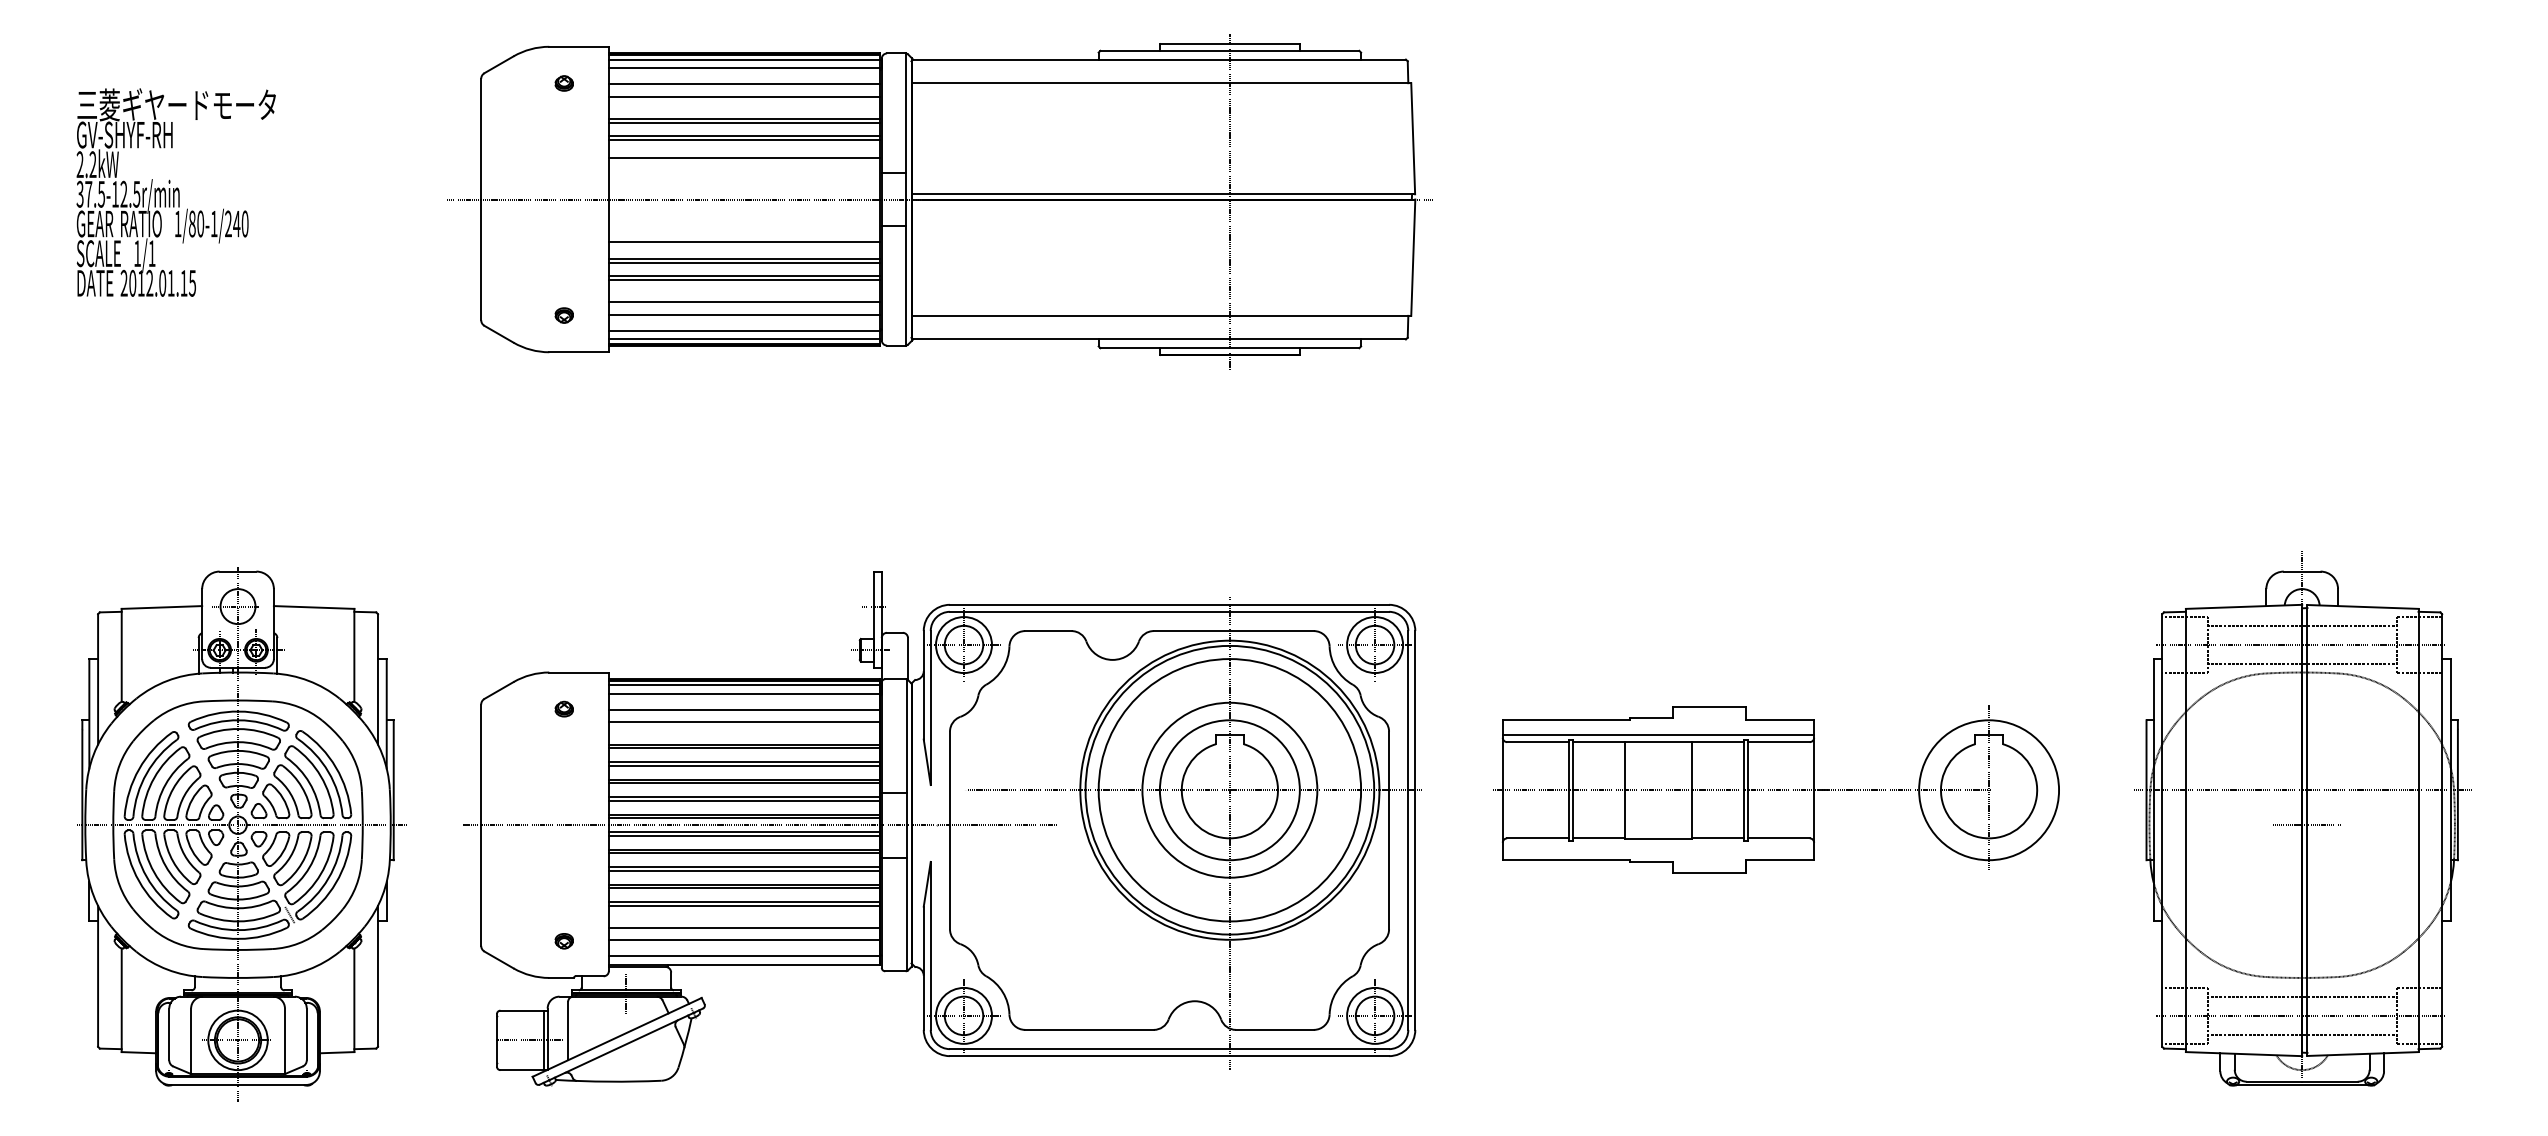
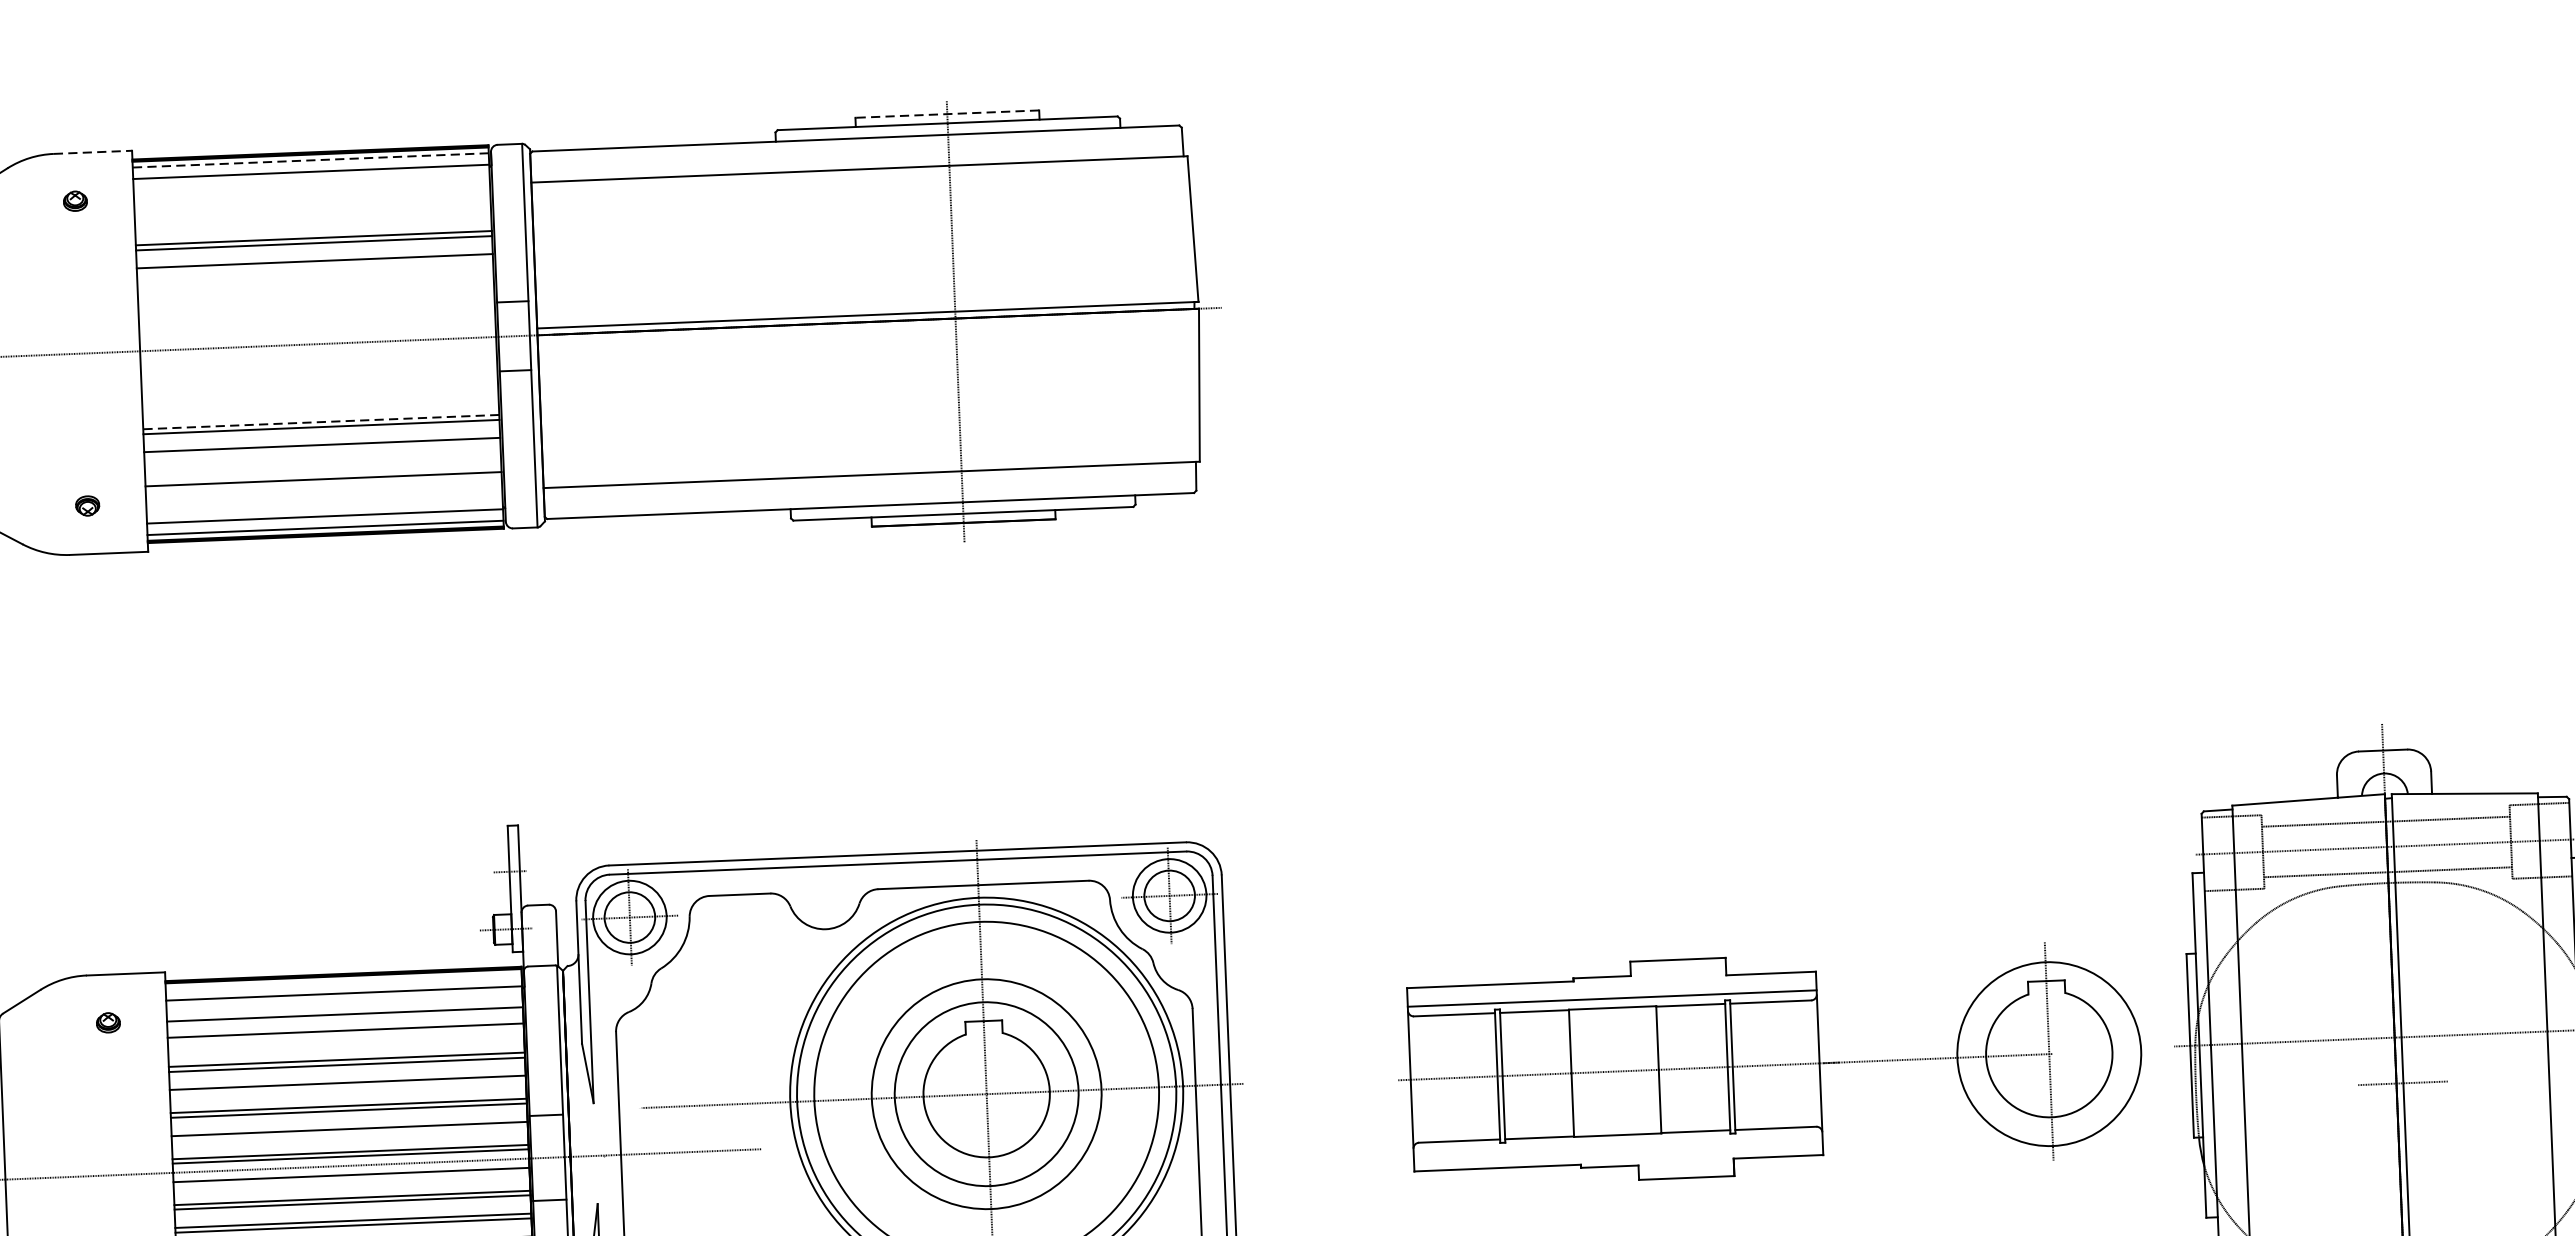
line: (1230, 43) -> (948, 113), solid -> dashed
line: (579, 46) -> (93, 151), solid -> dashed
line: (744, 59) -> (310, 160), solid -> dashed
line: (744, 84) -> (312, 193), removed
line: (744, 96) -> (312, 208), removed
line: (744, 140) -> (315, 266), removed
line: (744, 157) -> (315, 288), removed
line: (744, 241) -> (320, 399), removed
line: (744, 258) -> (321, 421), solid -> dashed
line: (744, 280) -> (322, 450), removed
line: (744, 314) -> (324, 495), removed
line: (744, 685) -> (343, 982), removed
line: (744, 765) -> (348, 1087), removed
part: (1776, 789) -> (1770, 1064), moved
line: (744, 800) -> (349, 1133), removed
line: (744, 835) -> (351, 1179), removed

